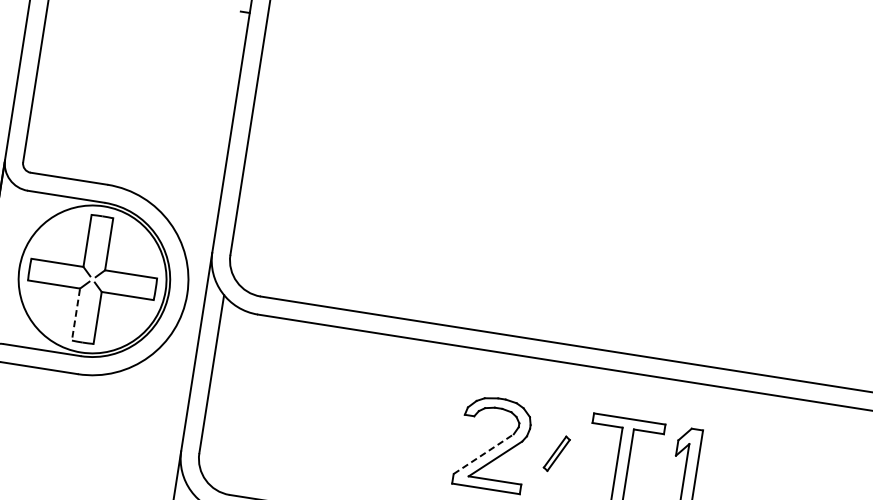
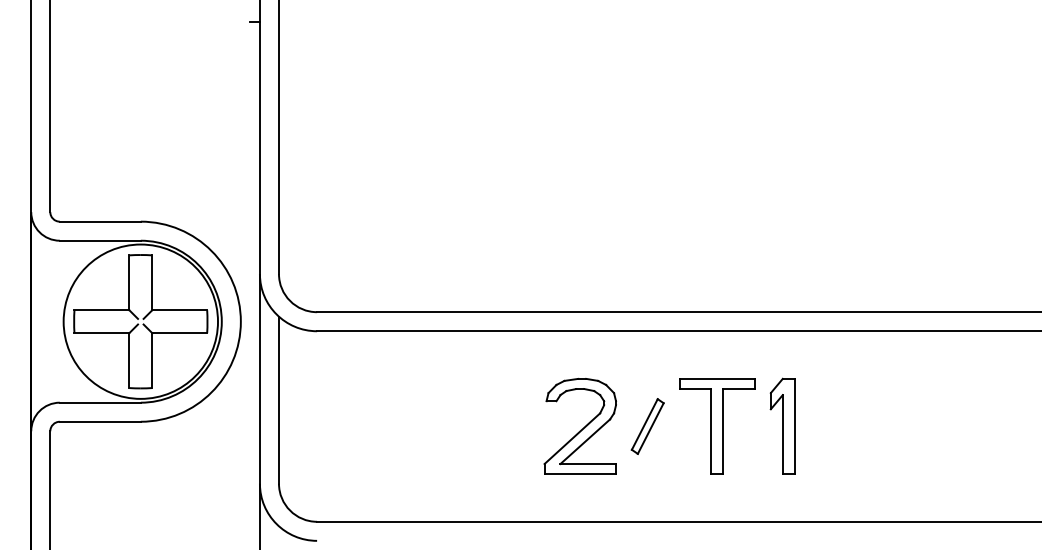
line: (75, 315) -> (129, 361), dashed -> solid
line: (483, 453) -> (572, 438), dashed -> solid
part: (556, 453) -> (647, 426), size x1.43

